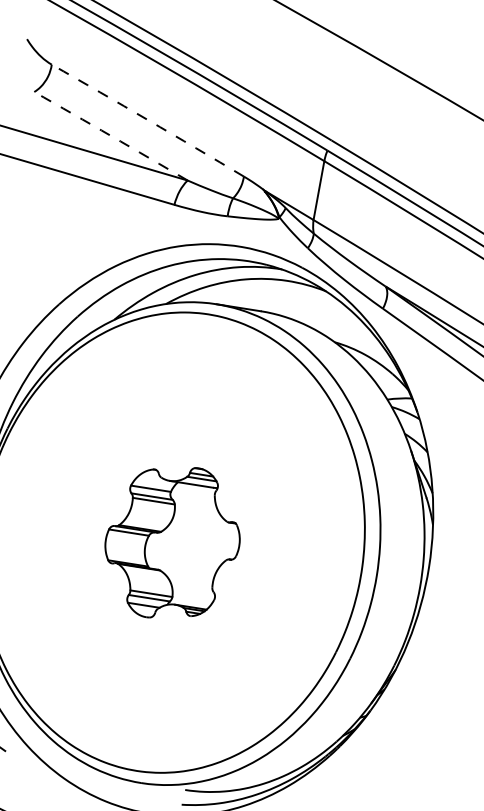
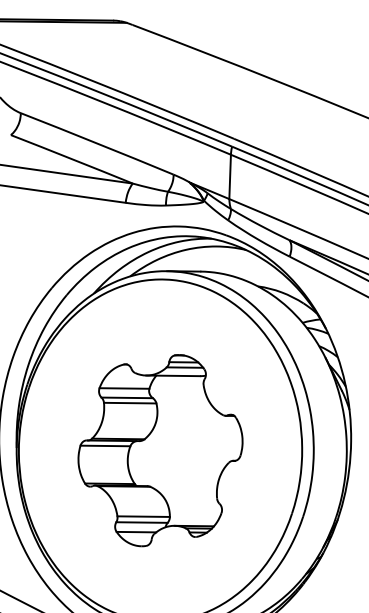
arc: (148, 120) -> (97, 143), dashed -> solid
arc: (110, 136) -> (71, 159), dashed -> solid
part: (172, 542) -> (160, 450), size x1.67

